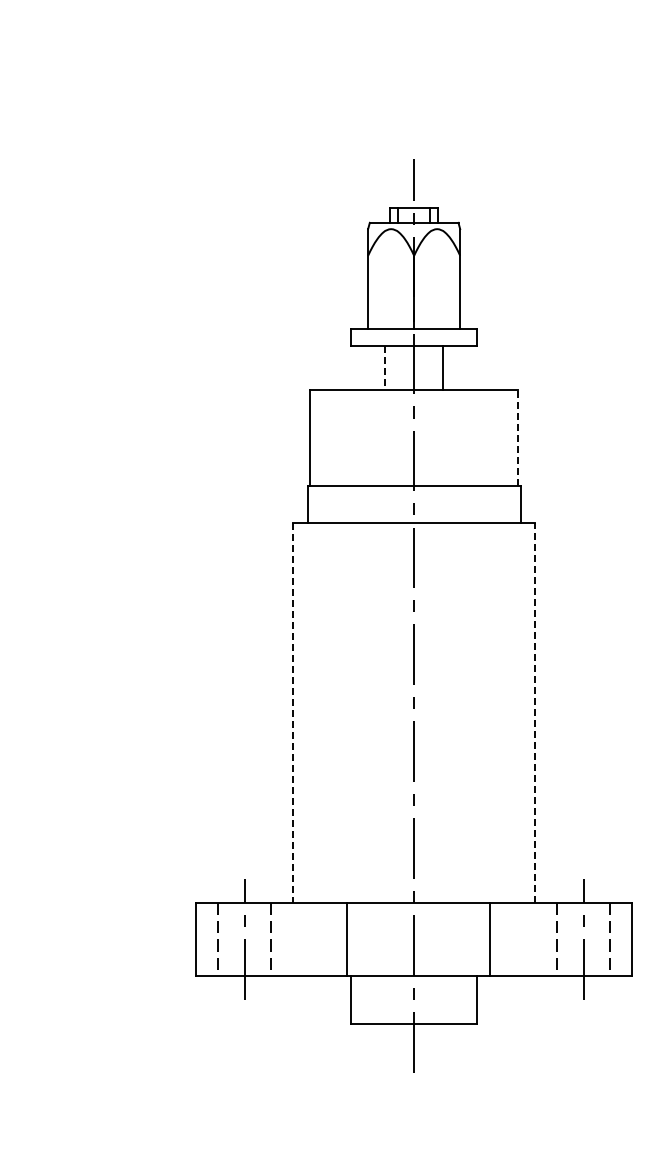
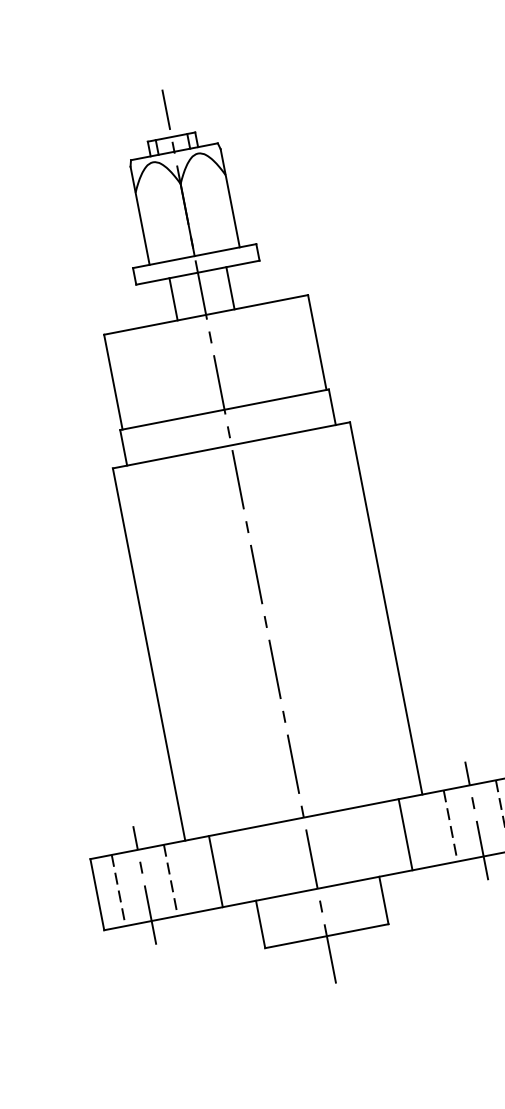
line: (385, 367) -> (173, 298), dashed -> solid
line: (518, 437) -> (317, 342), dashed -> solid
line: (535, 712) -> (386, 607), dashed -> solid
line: (293, 713) -> (149, 655), dashed -> solid
line: (347, 939) -> (216, 871), moved
line: (490, 939) -> (406, 834), moved

